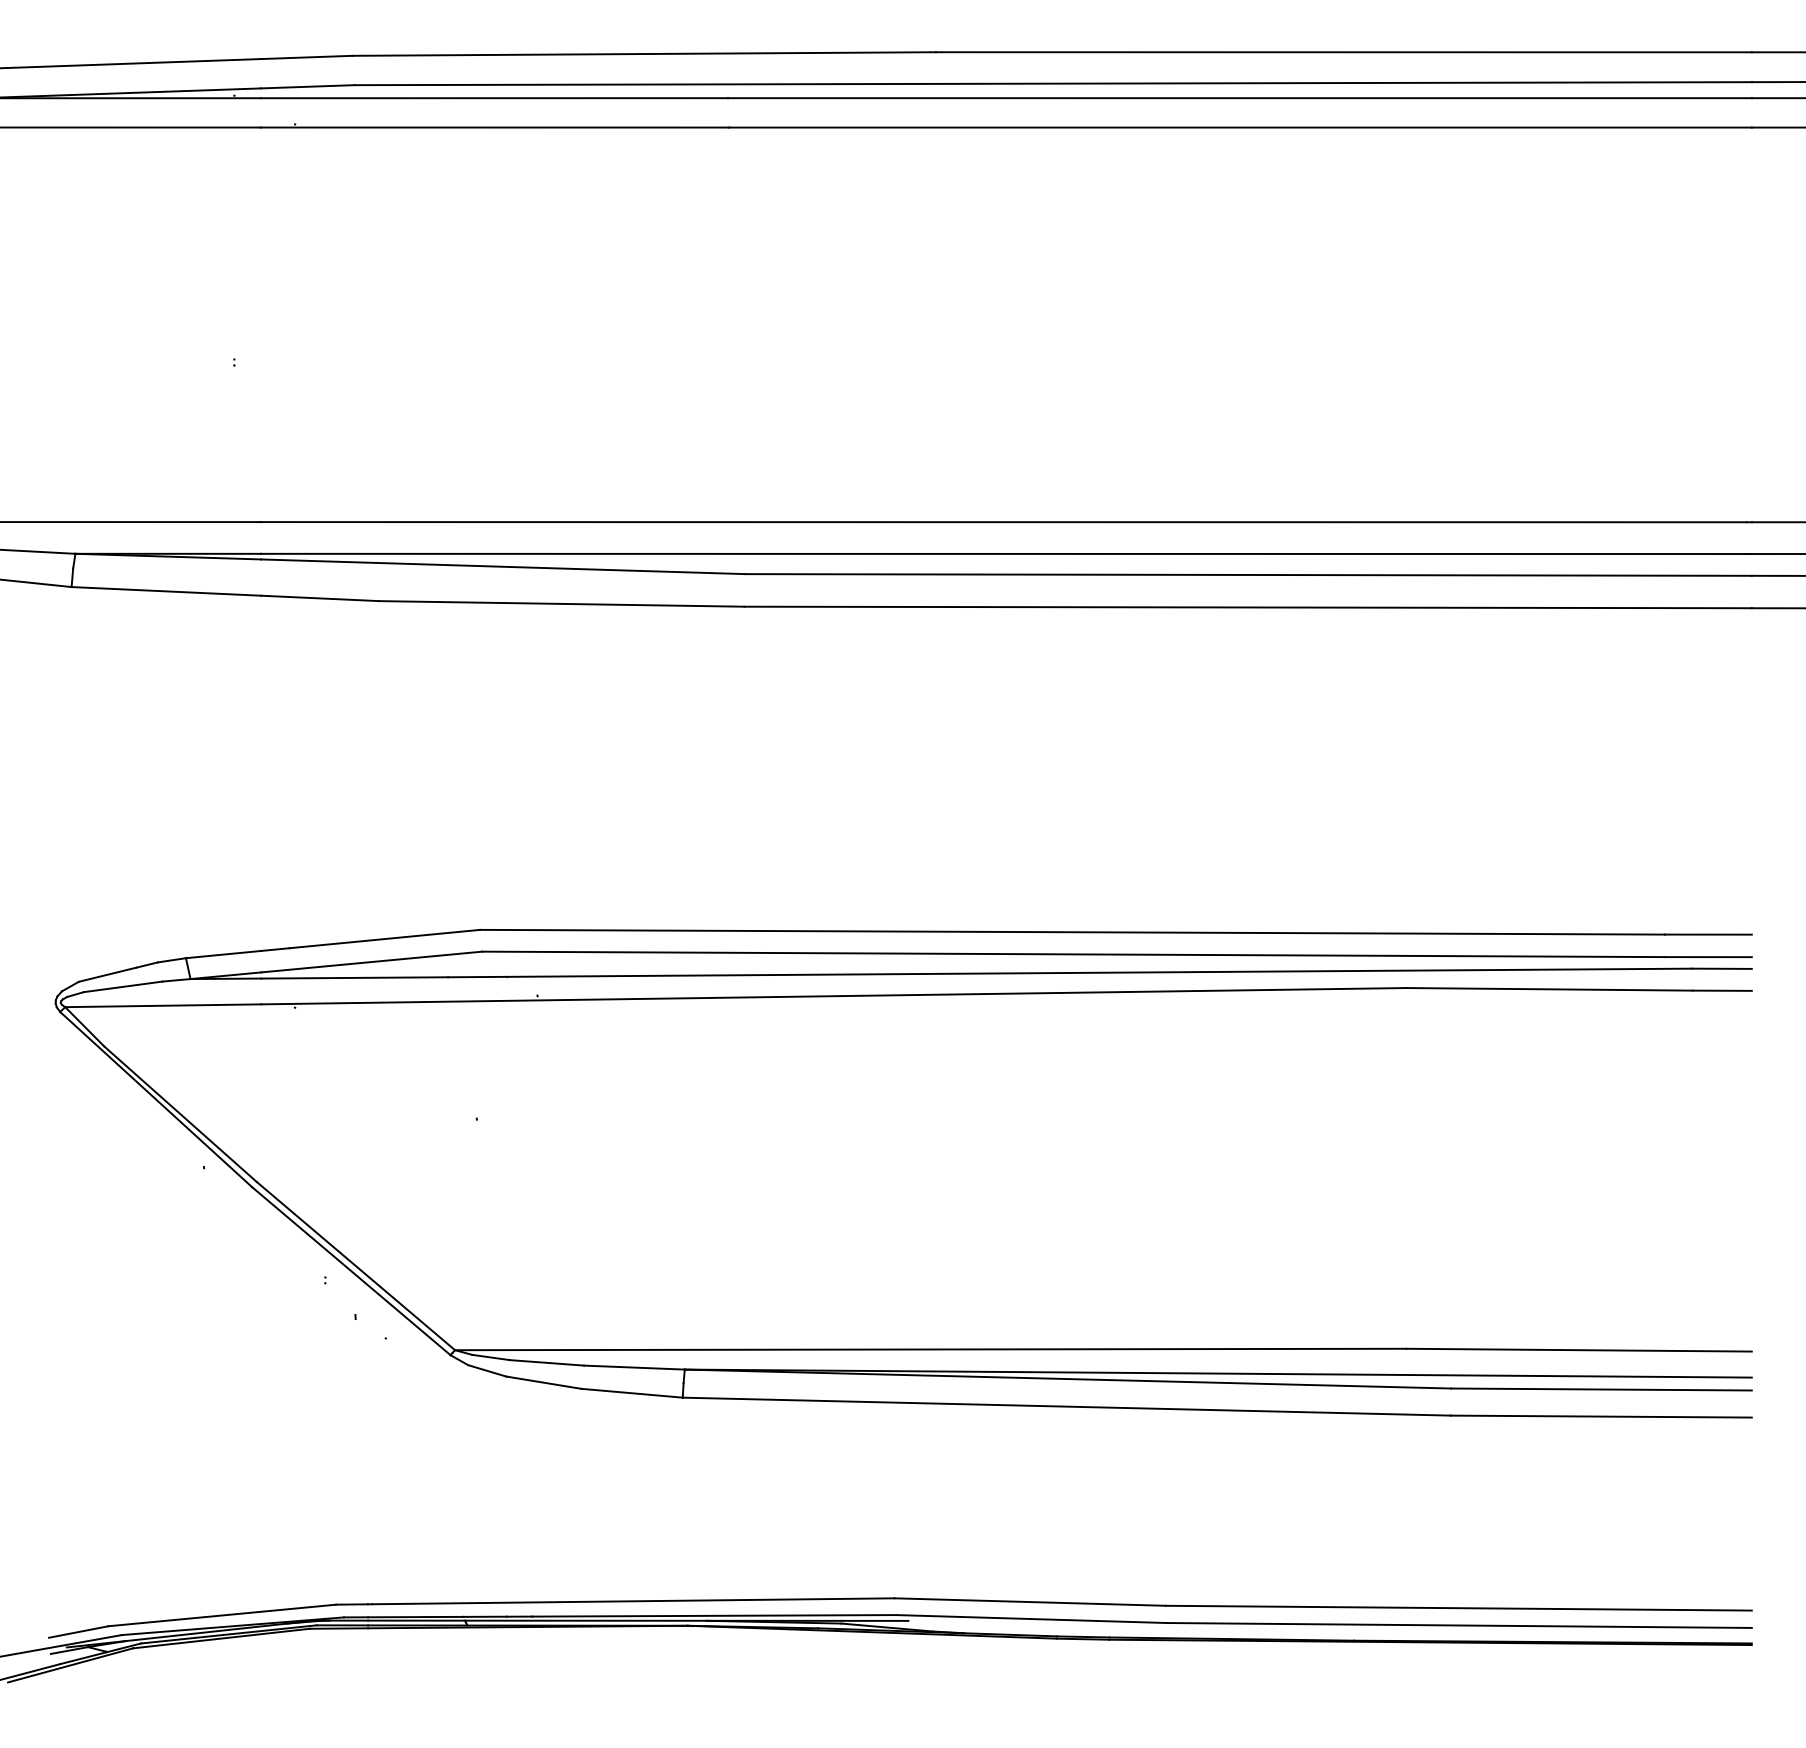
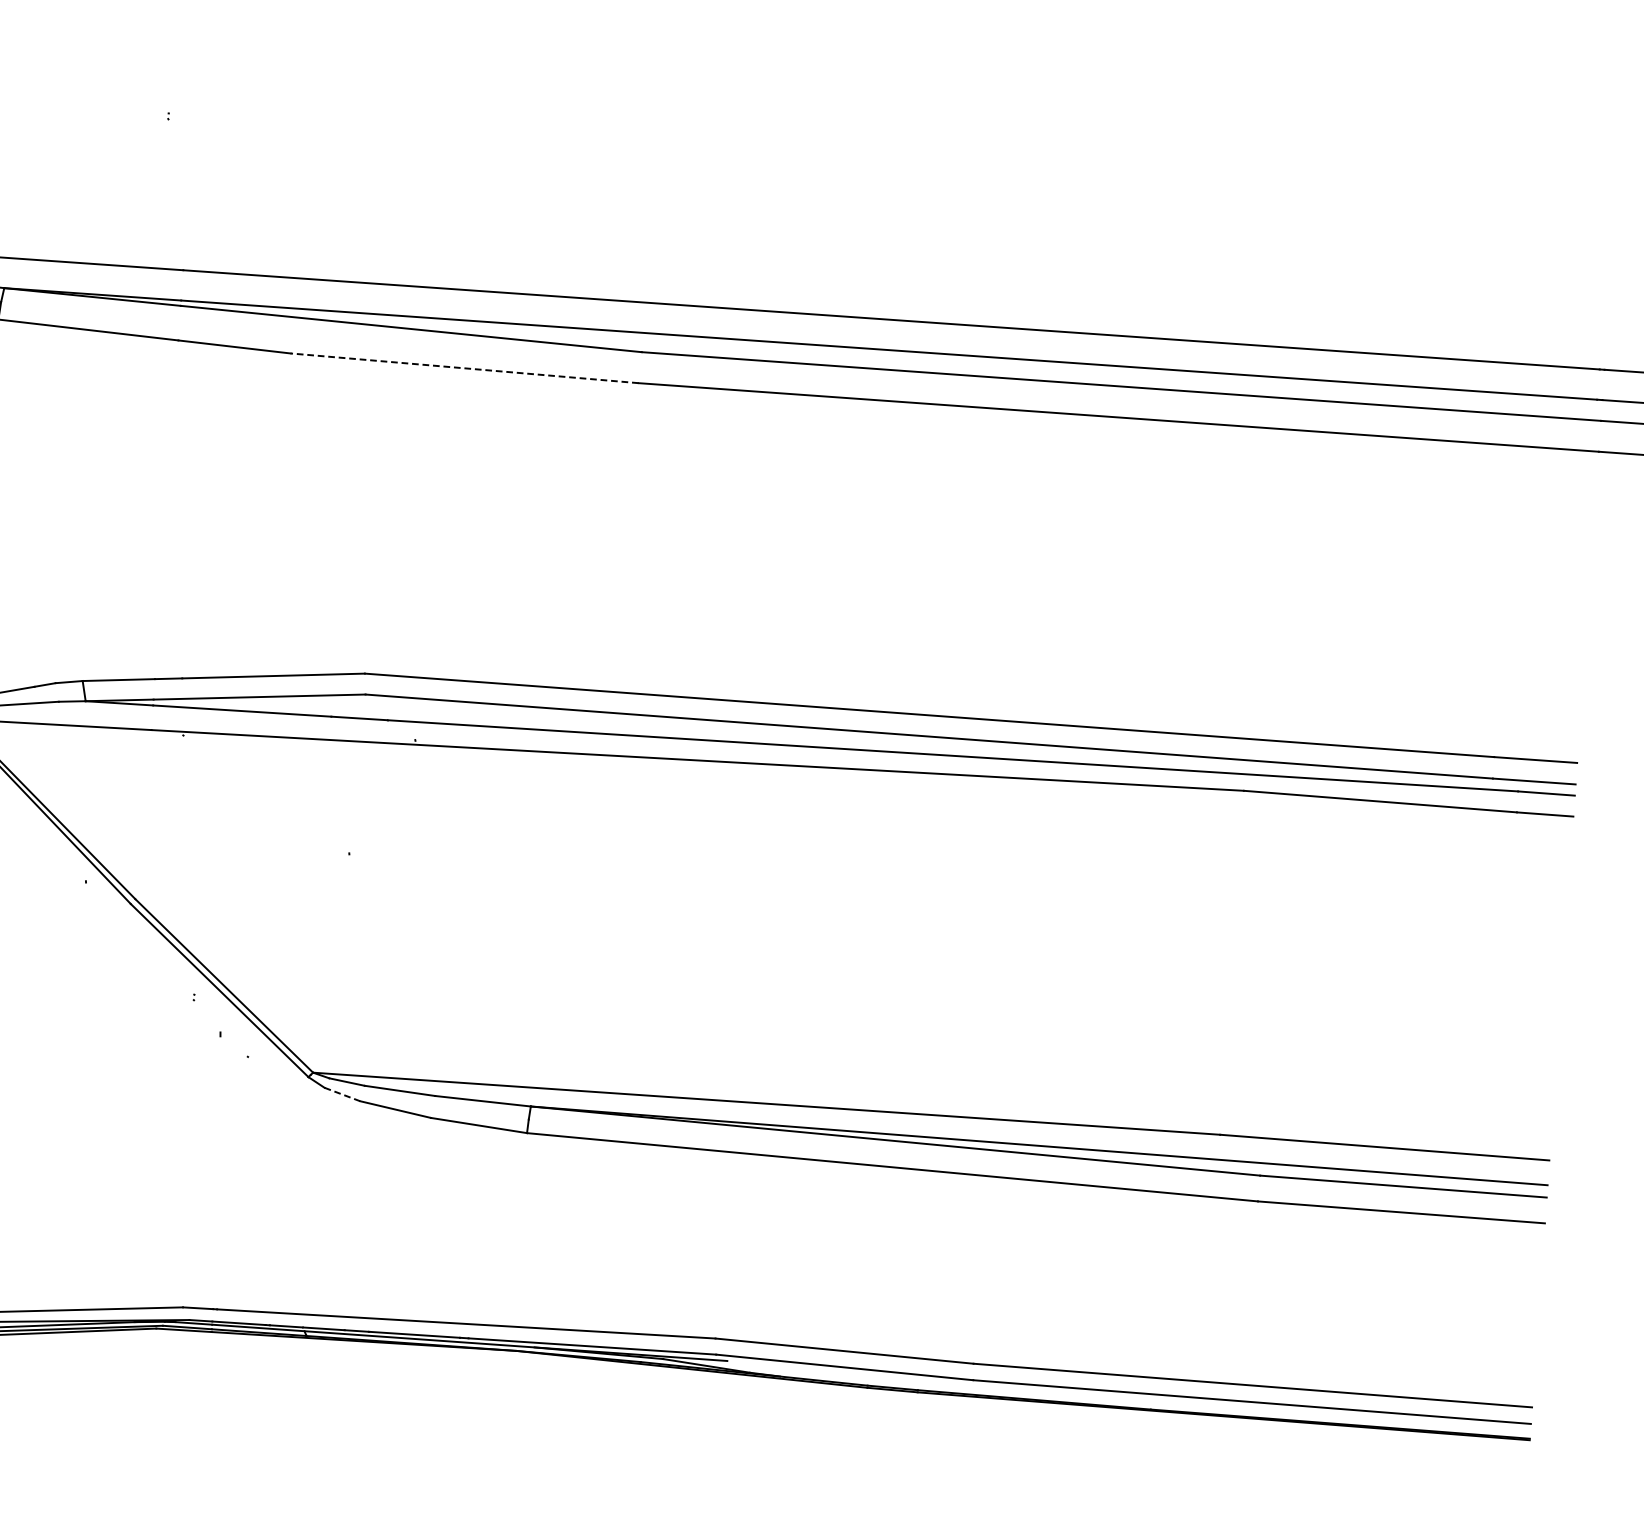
line: (561, 603) -> (464, 367), solid -> dashed
line: (487, 1370) -> (342, 1094), solid -> dashed

